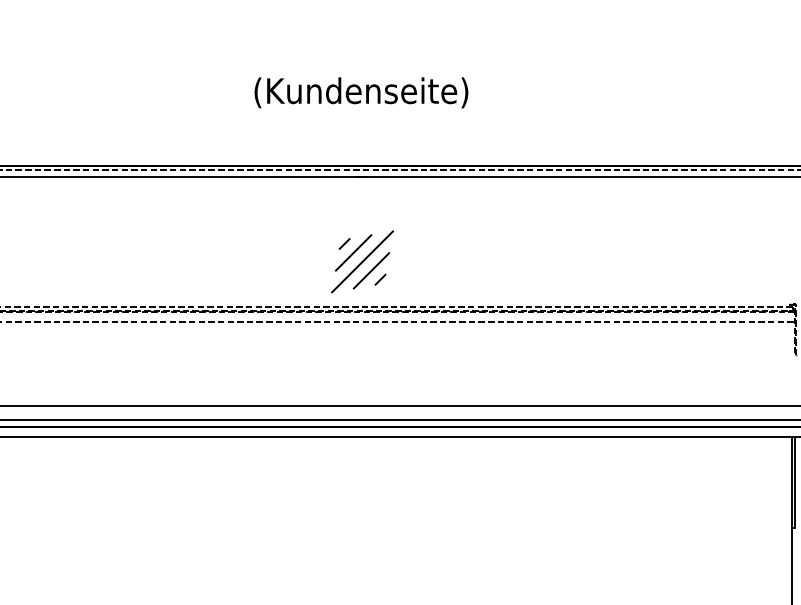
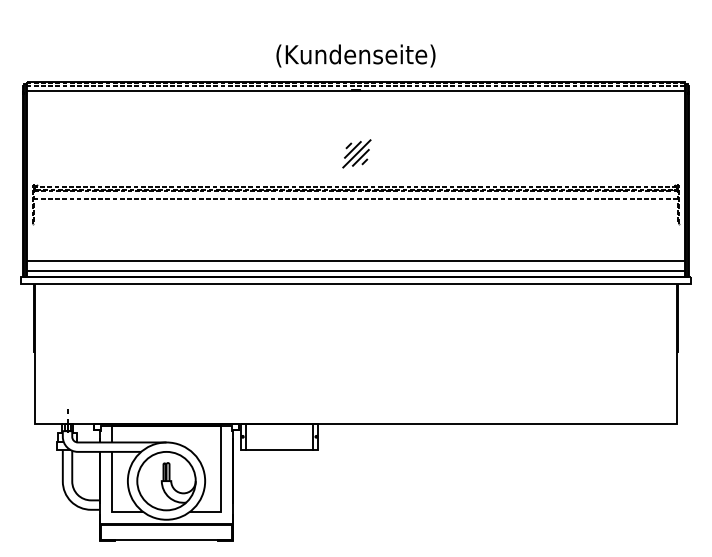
text: (360, 92) -> (355, 55), moved
part: (362, 261) -> (356, 153), size x0.6

